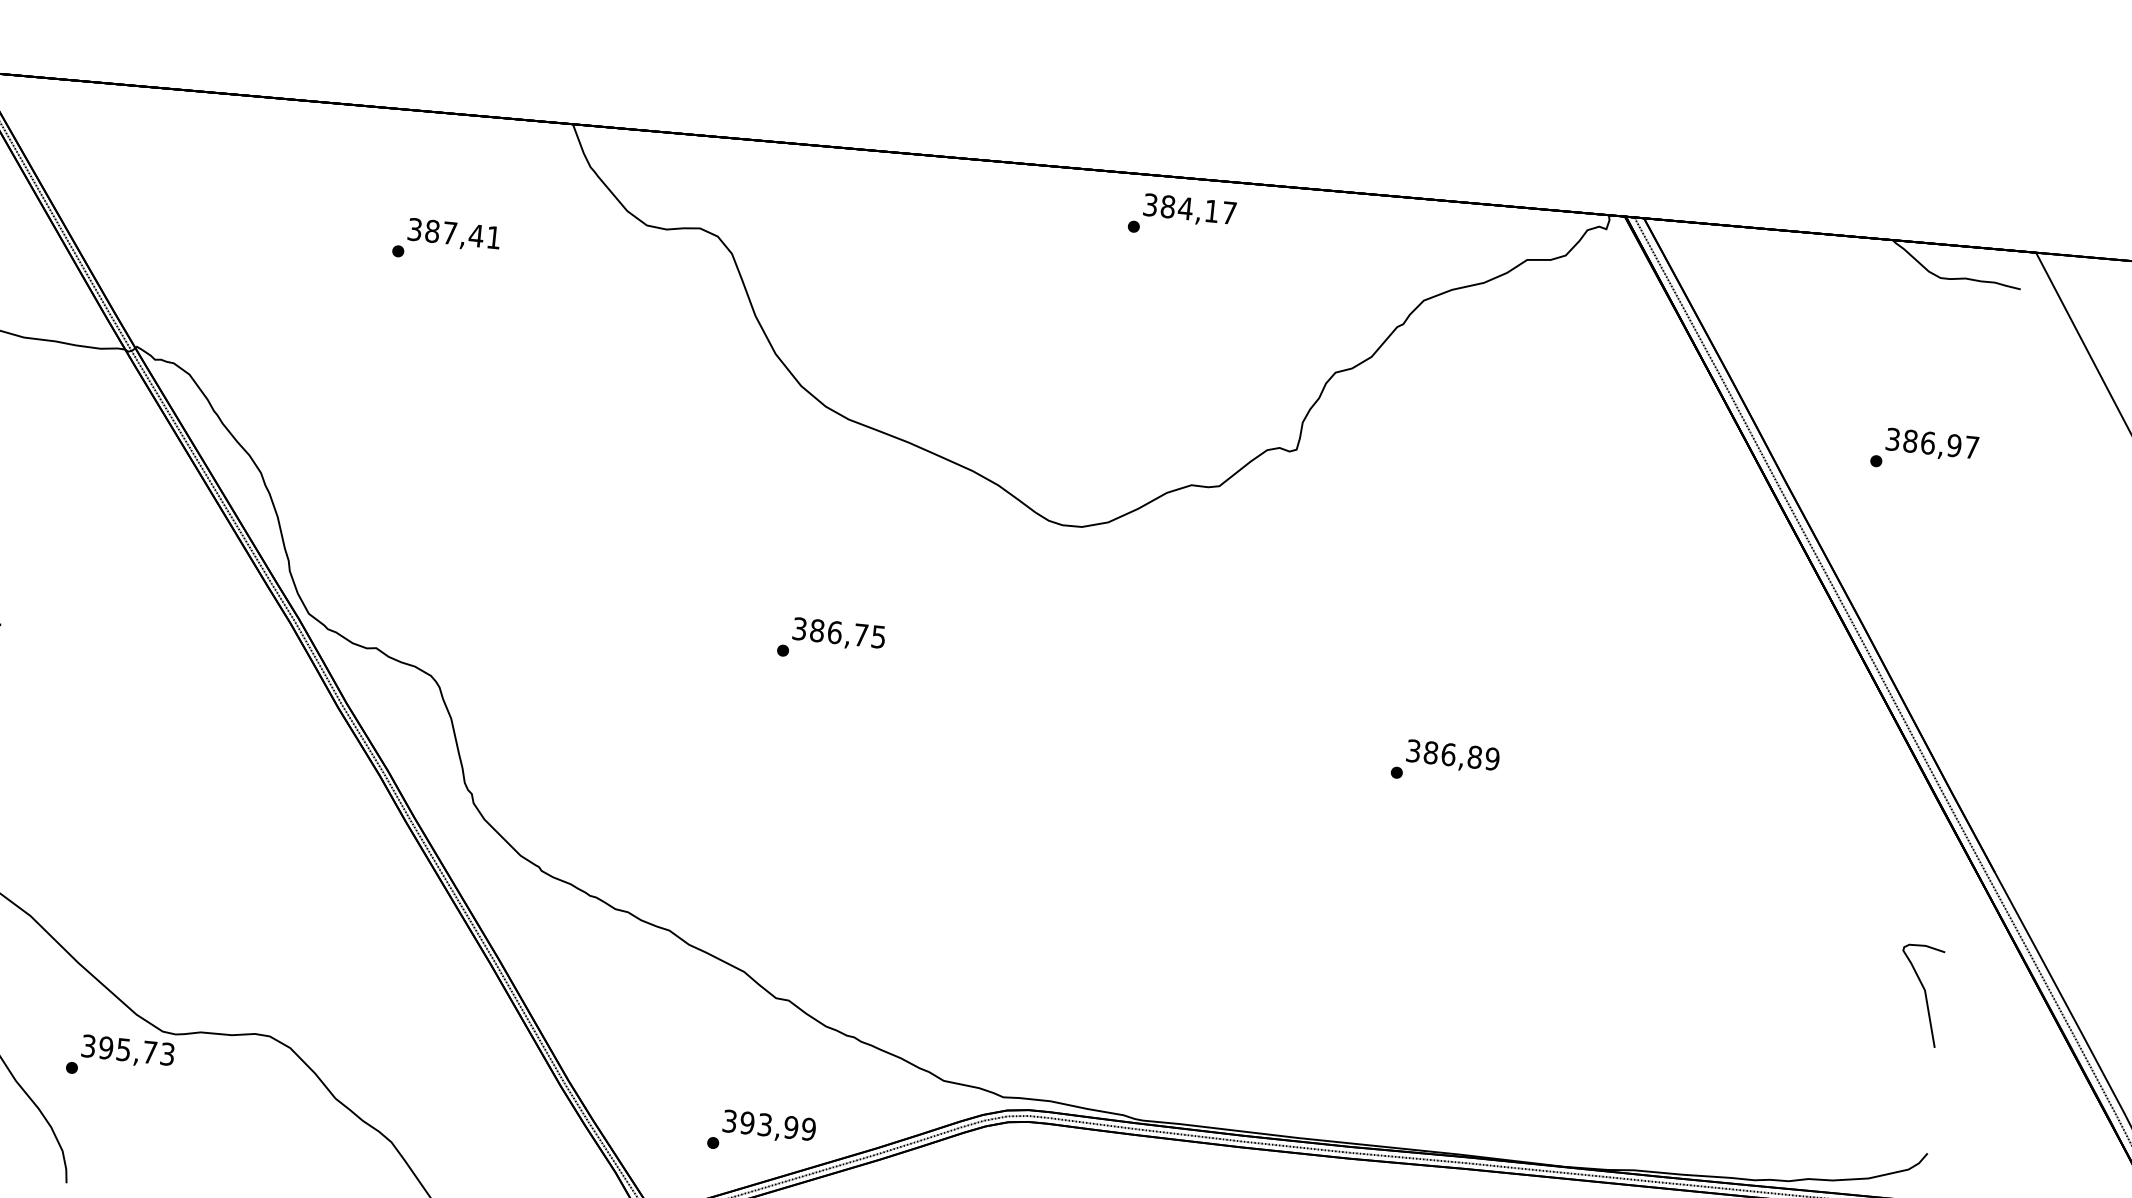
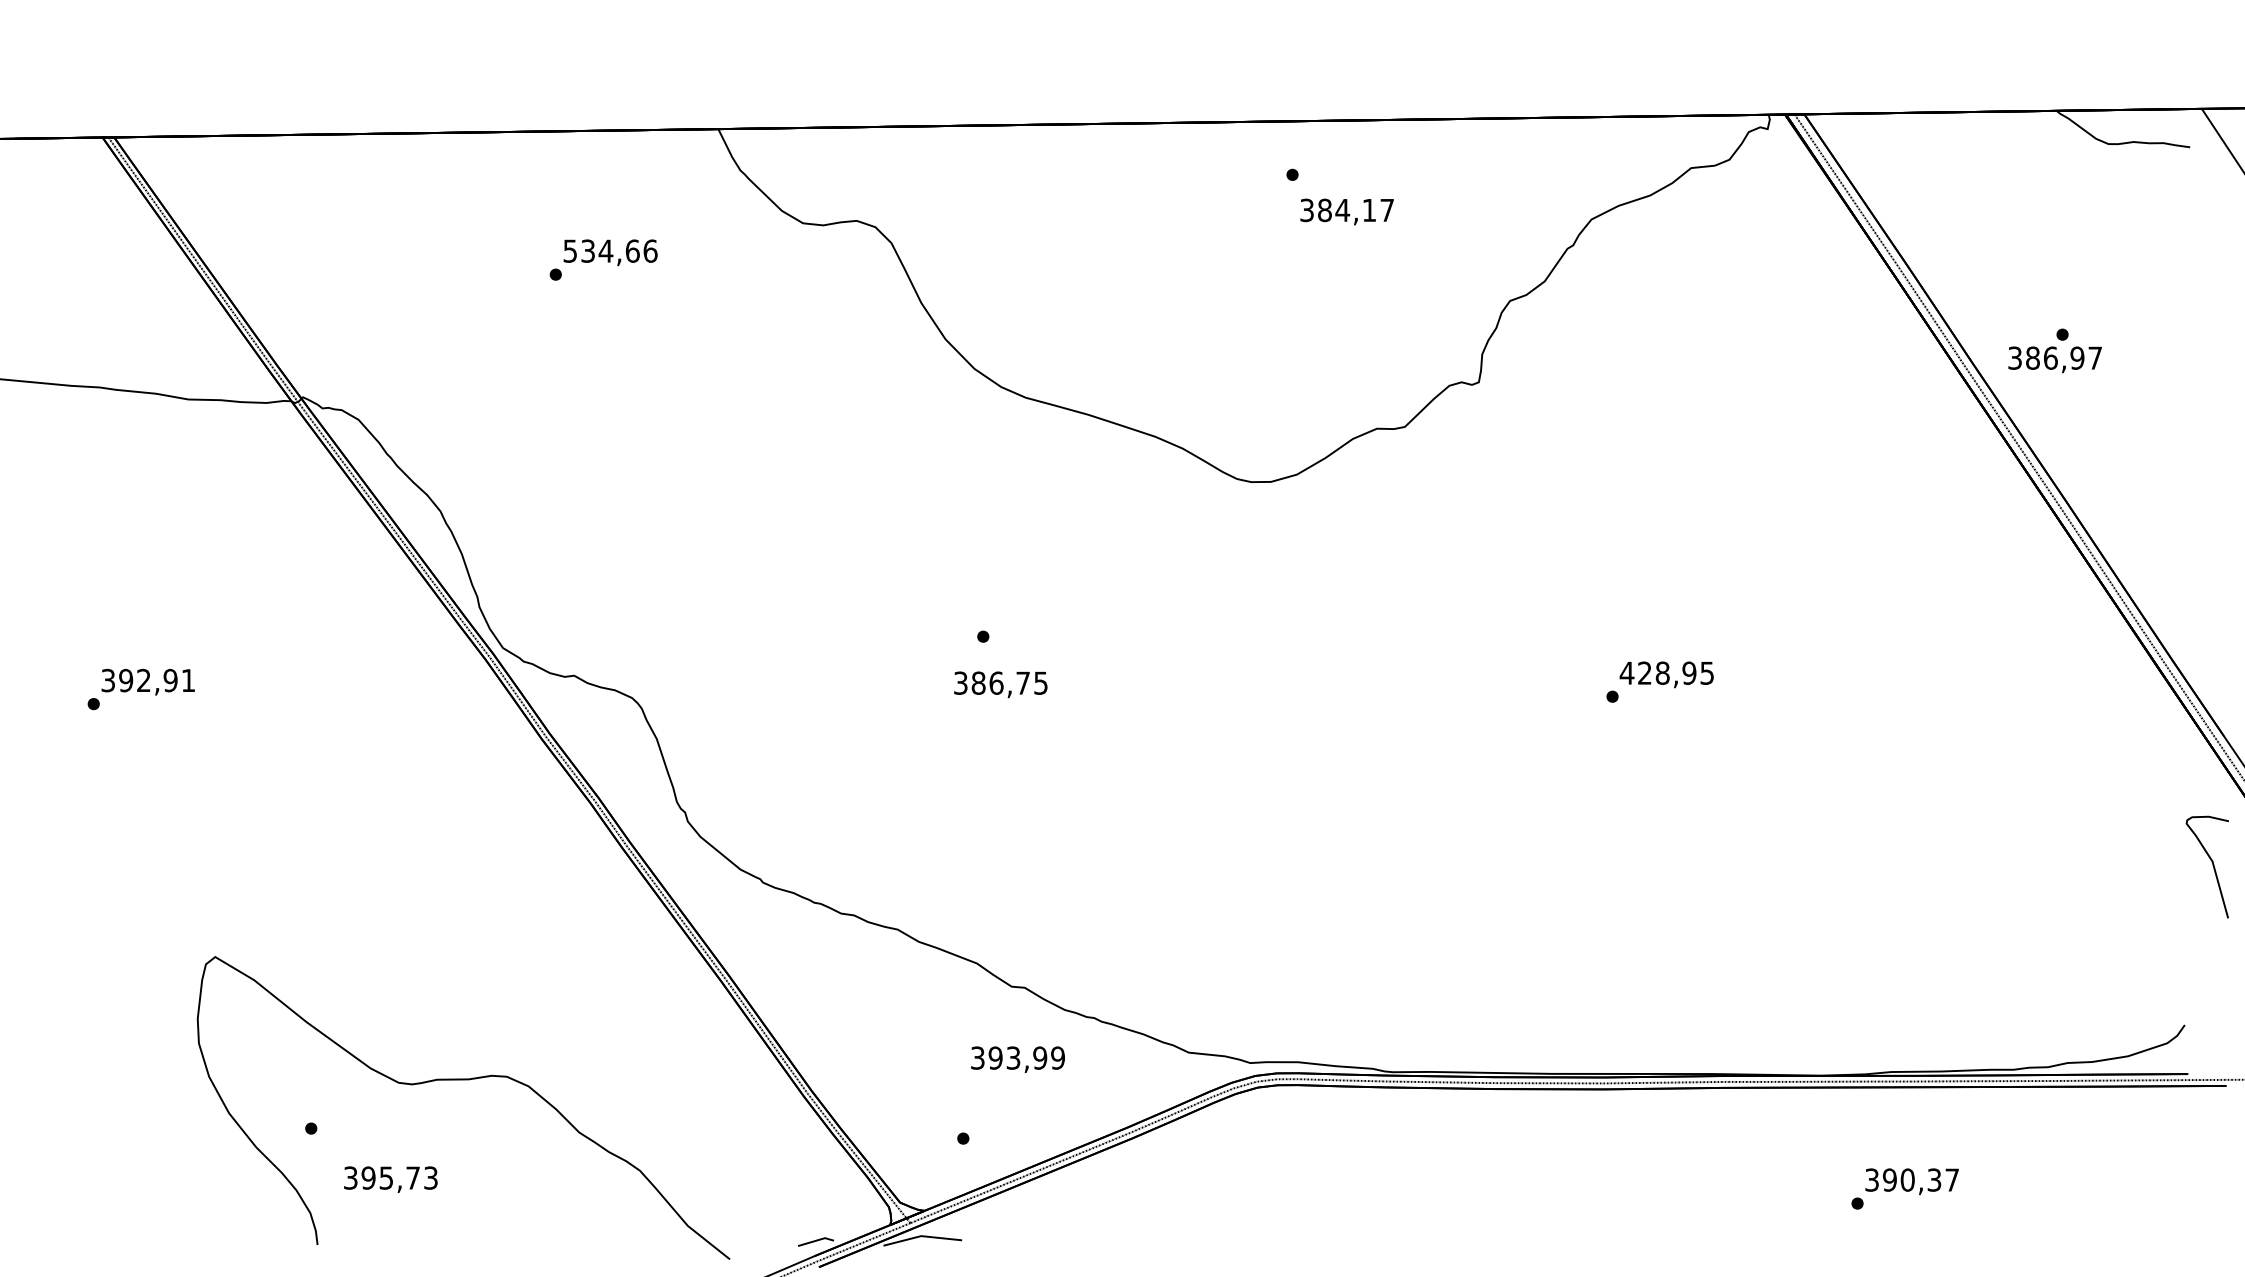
text: (1189, 210) -> (1346, 211), moved
text: (454, 232) -> (610, 250), 387,41 -> 534,66
text: (1931, 444) -> (2054, 359), moved
text: (838, 634) -> (1000, 684), moved
text: (1452, 754) -> (1666, 672), 386,89 -> 428,95
curve: (1924, 994) -> (2212, 865), moved
text: (127, 1051) -> (390, 1179), moved
text: (768, 1126) -> (1017, 1059), moved

